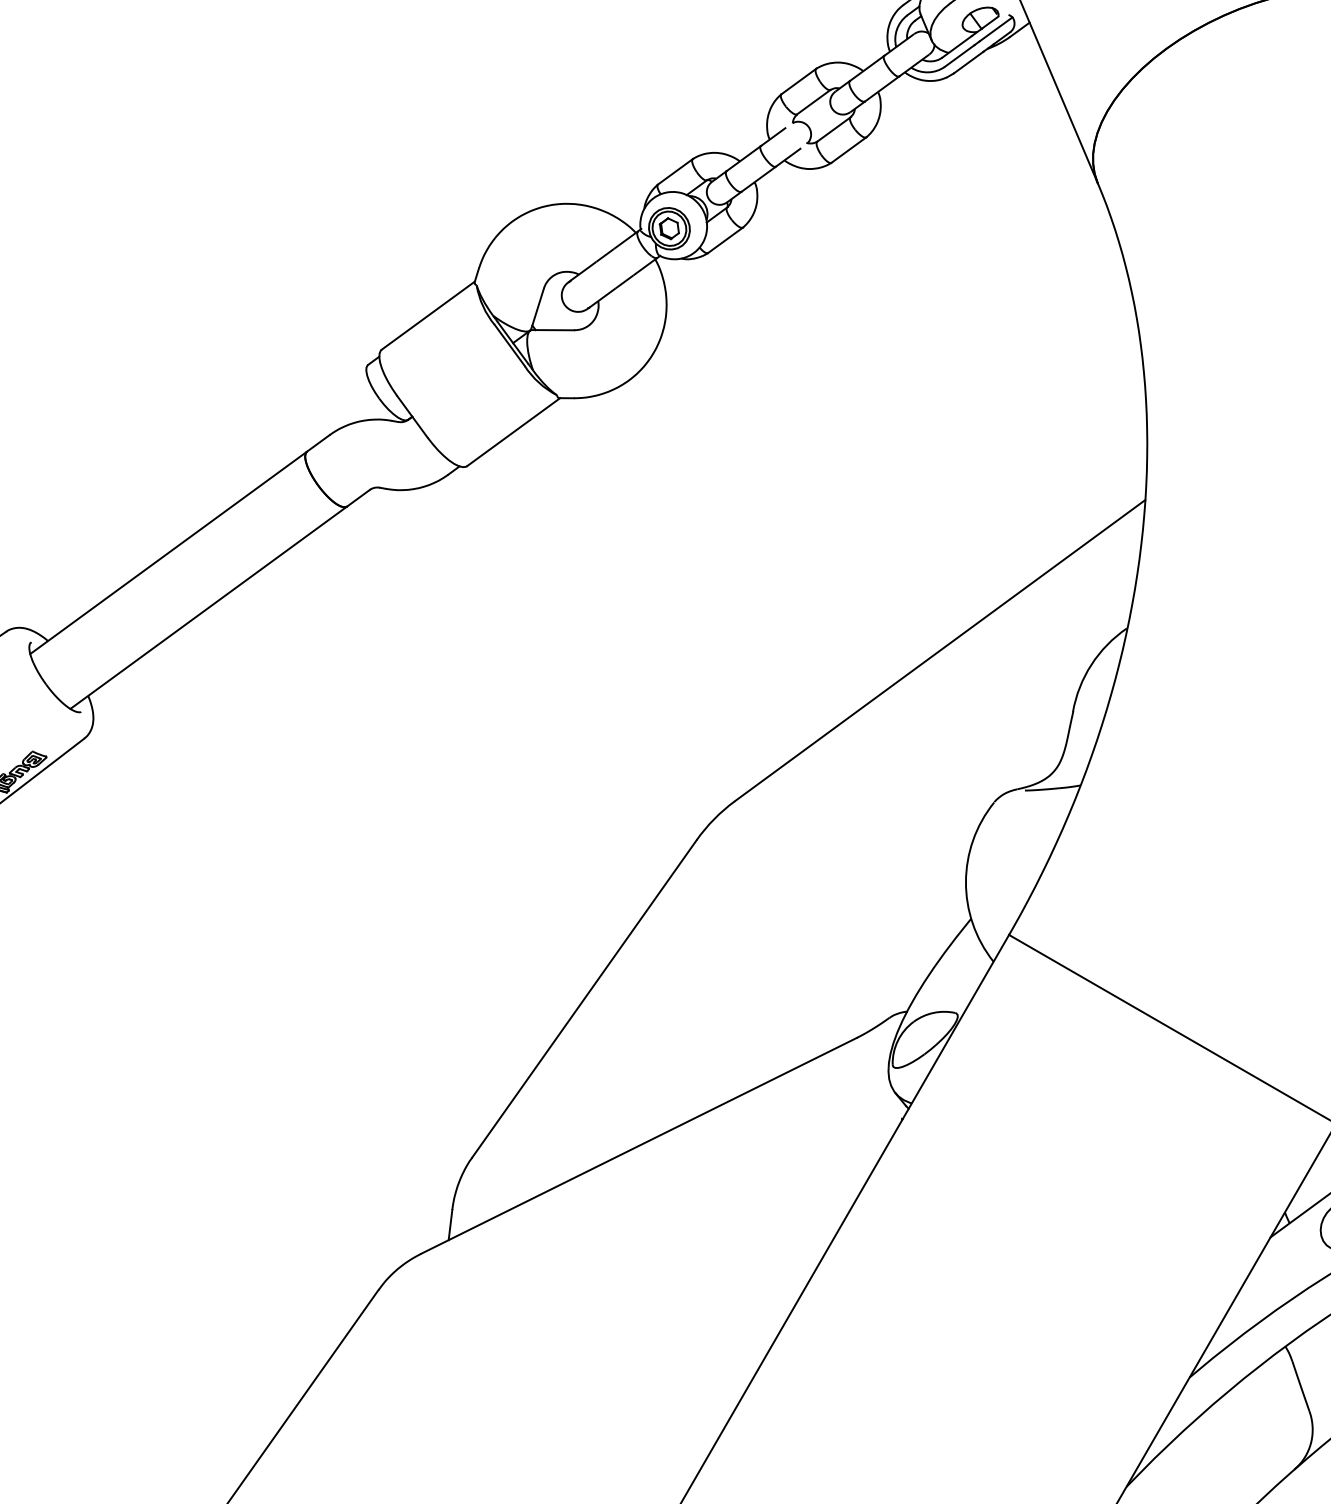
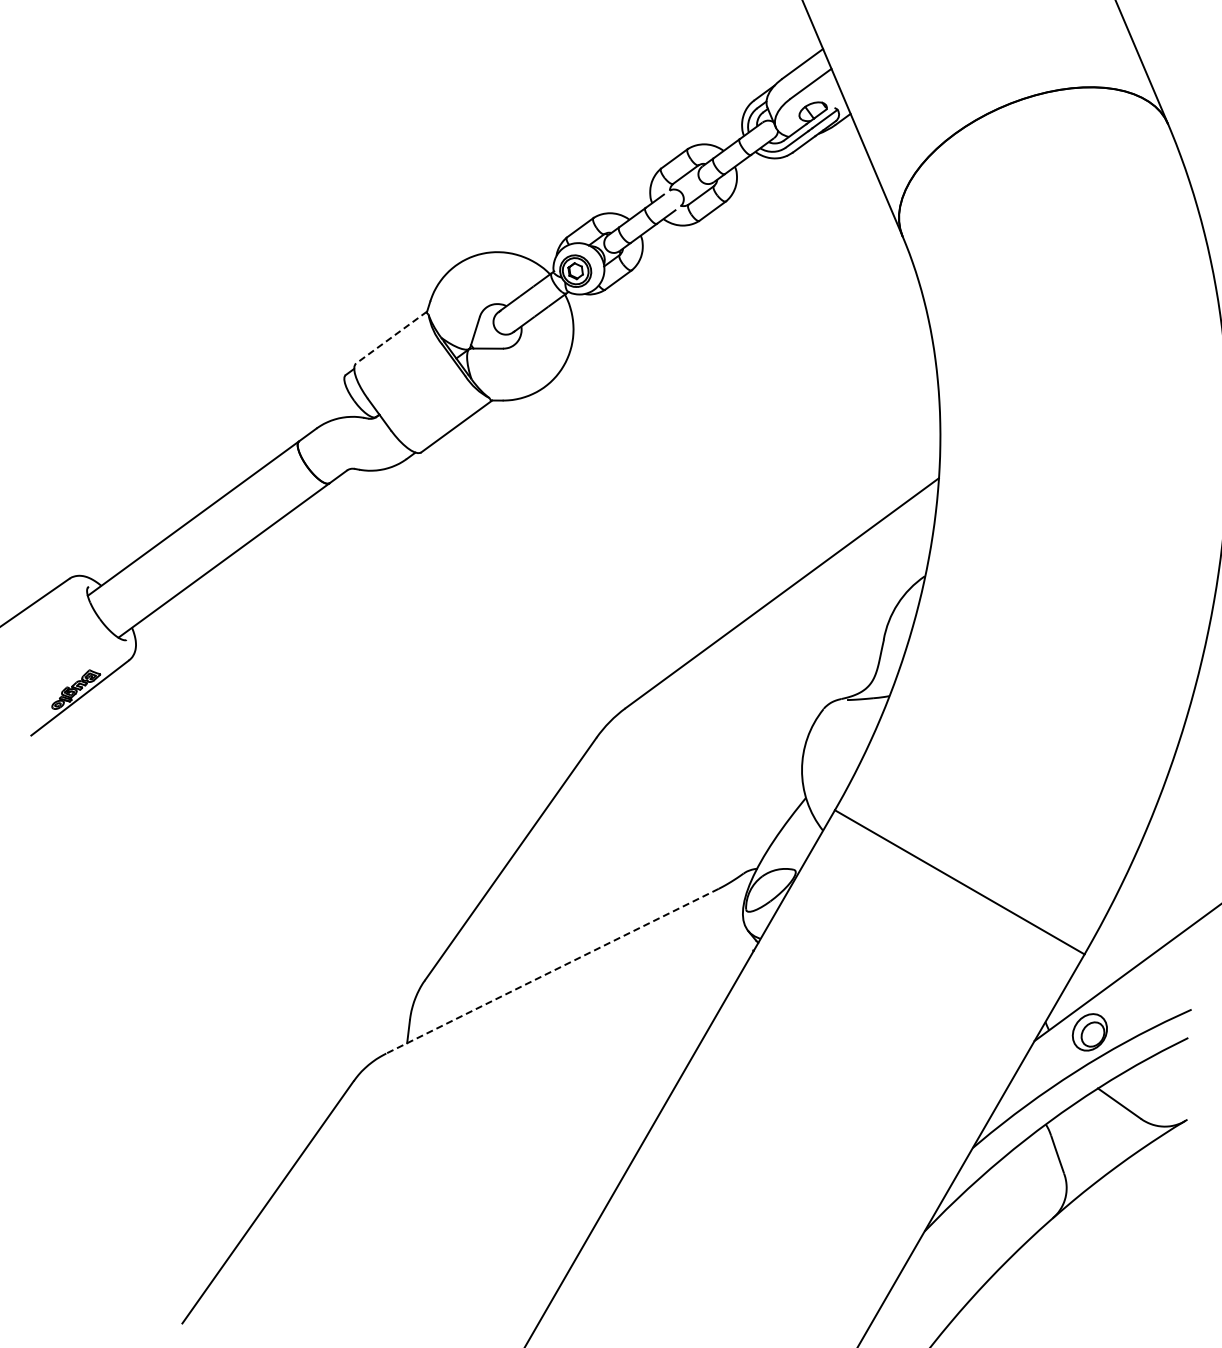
line: (428, 315) -> (391, 337), solid -> dashed
line: (639, 1146) -> (552, 971), solid -> dashed

